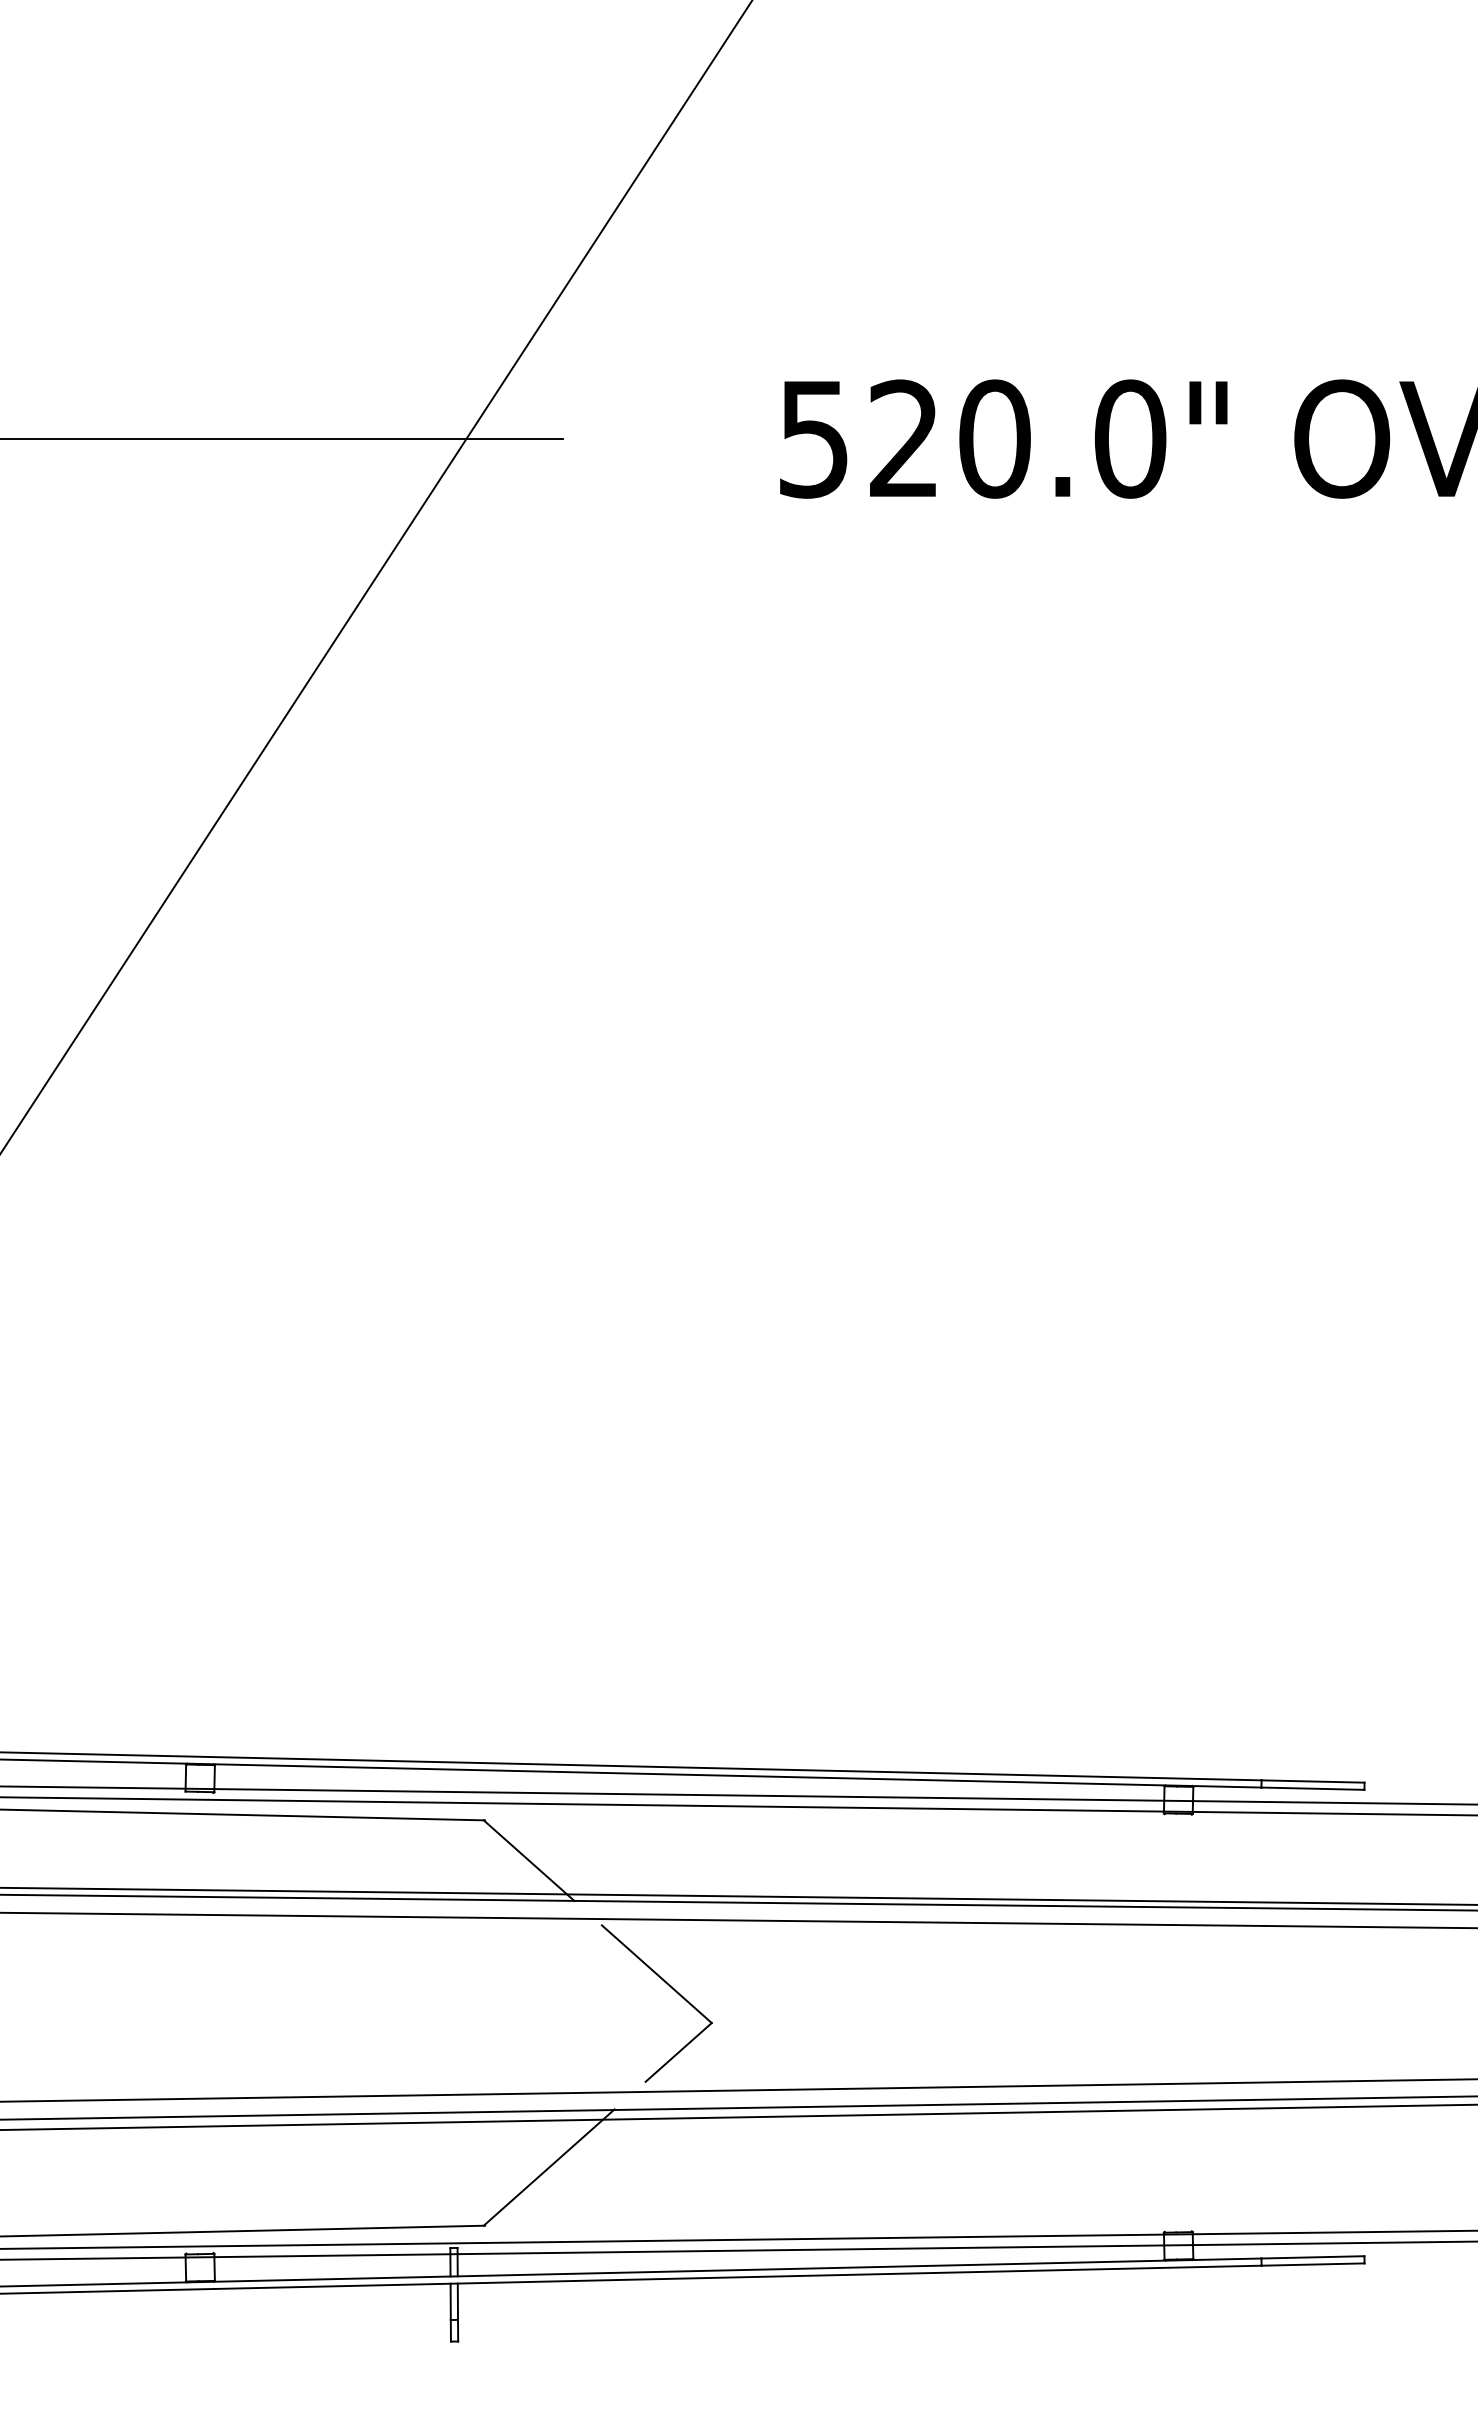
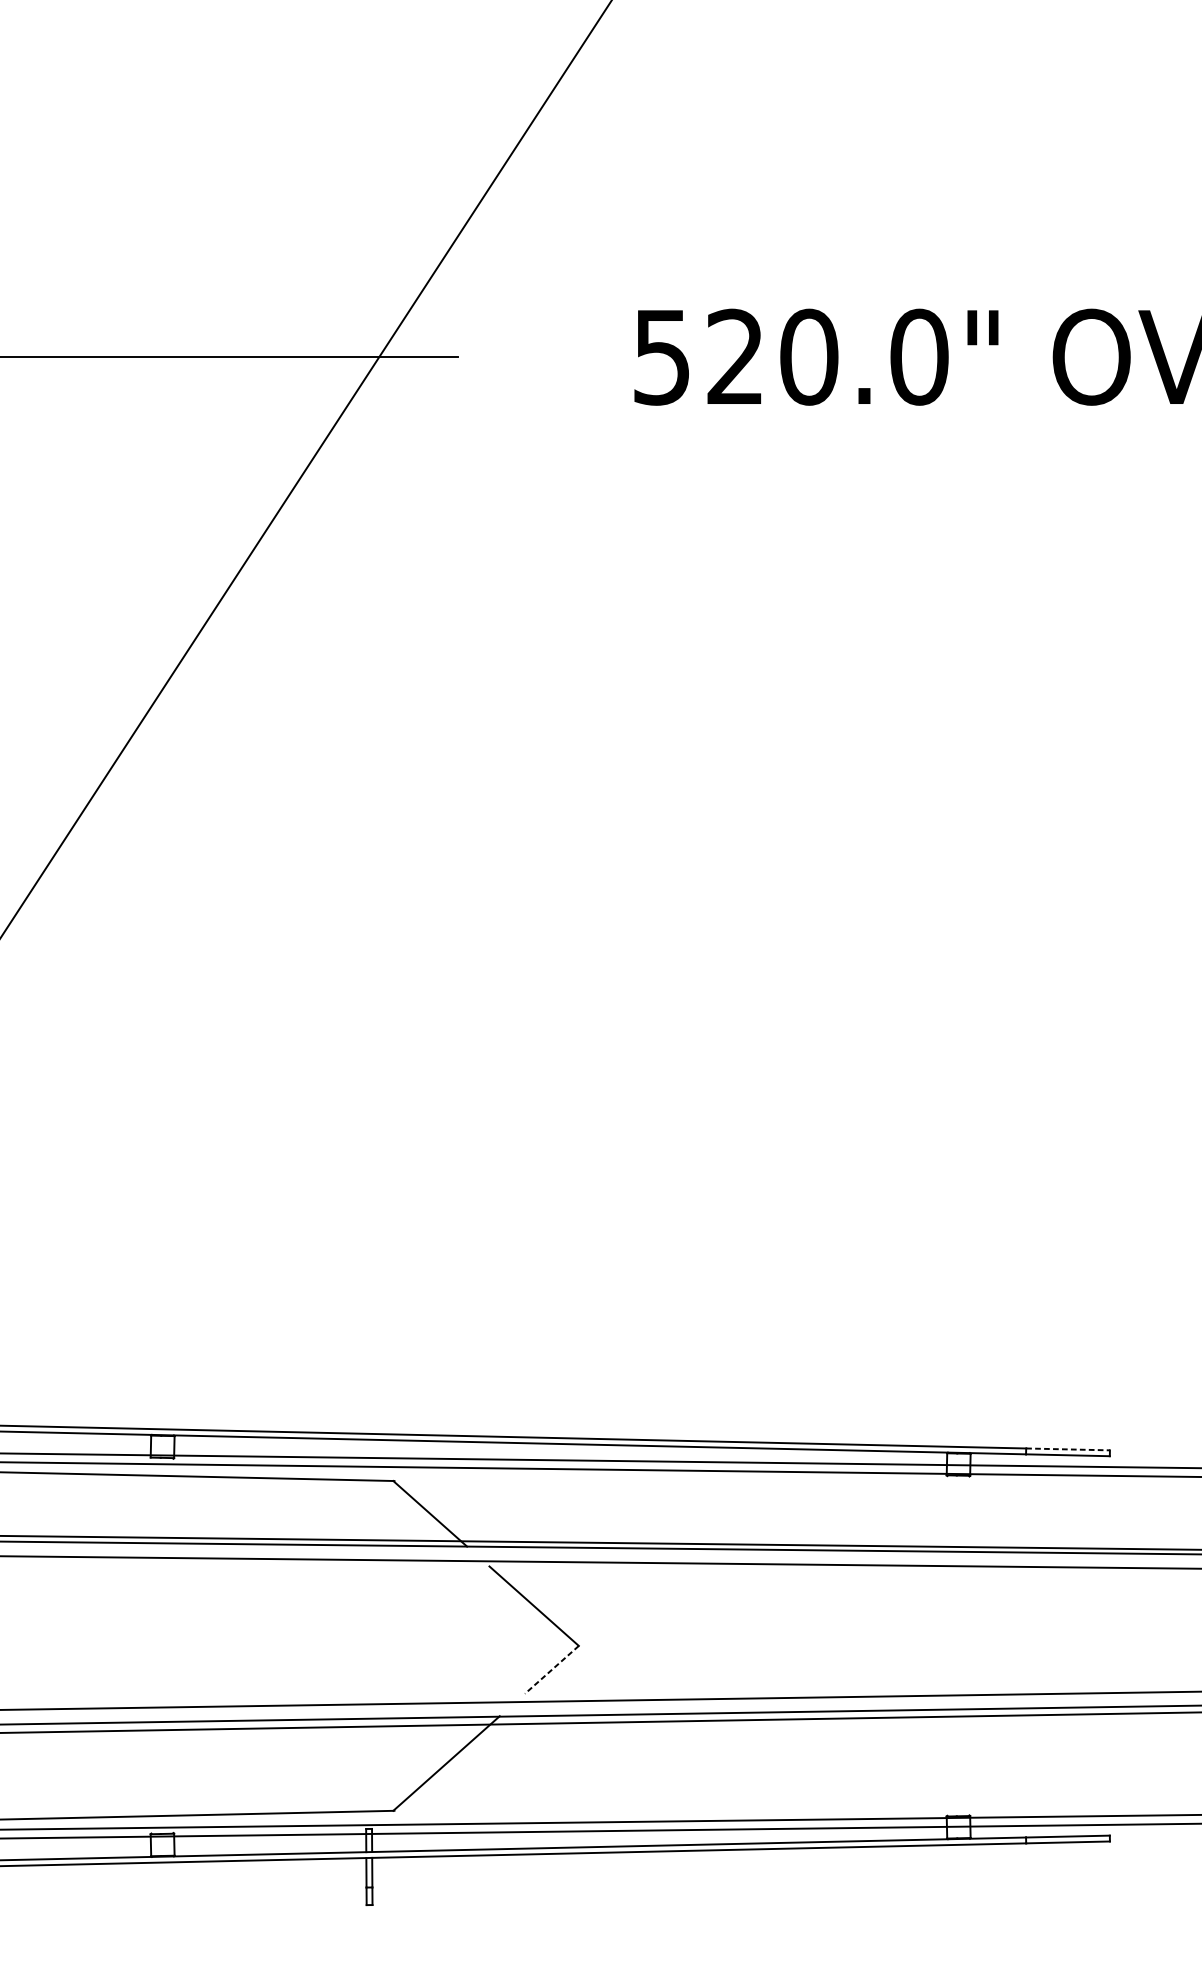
line: (1313, 1781) -> (1068, 1449), solid -> dashed
line: (678, 2052) -> (551, 1669), solid -> dashed

